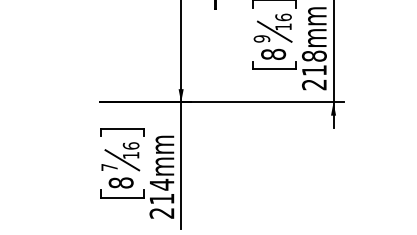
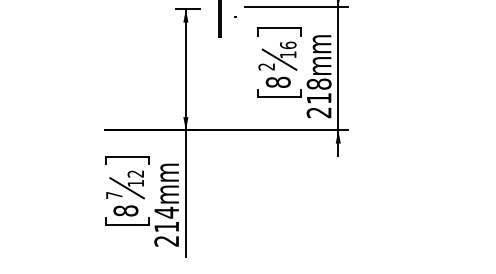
text: (261, 38) -> (266, 66), 9 -> 2
text: (130, 145) -> (135, 173), 16 -> 12

